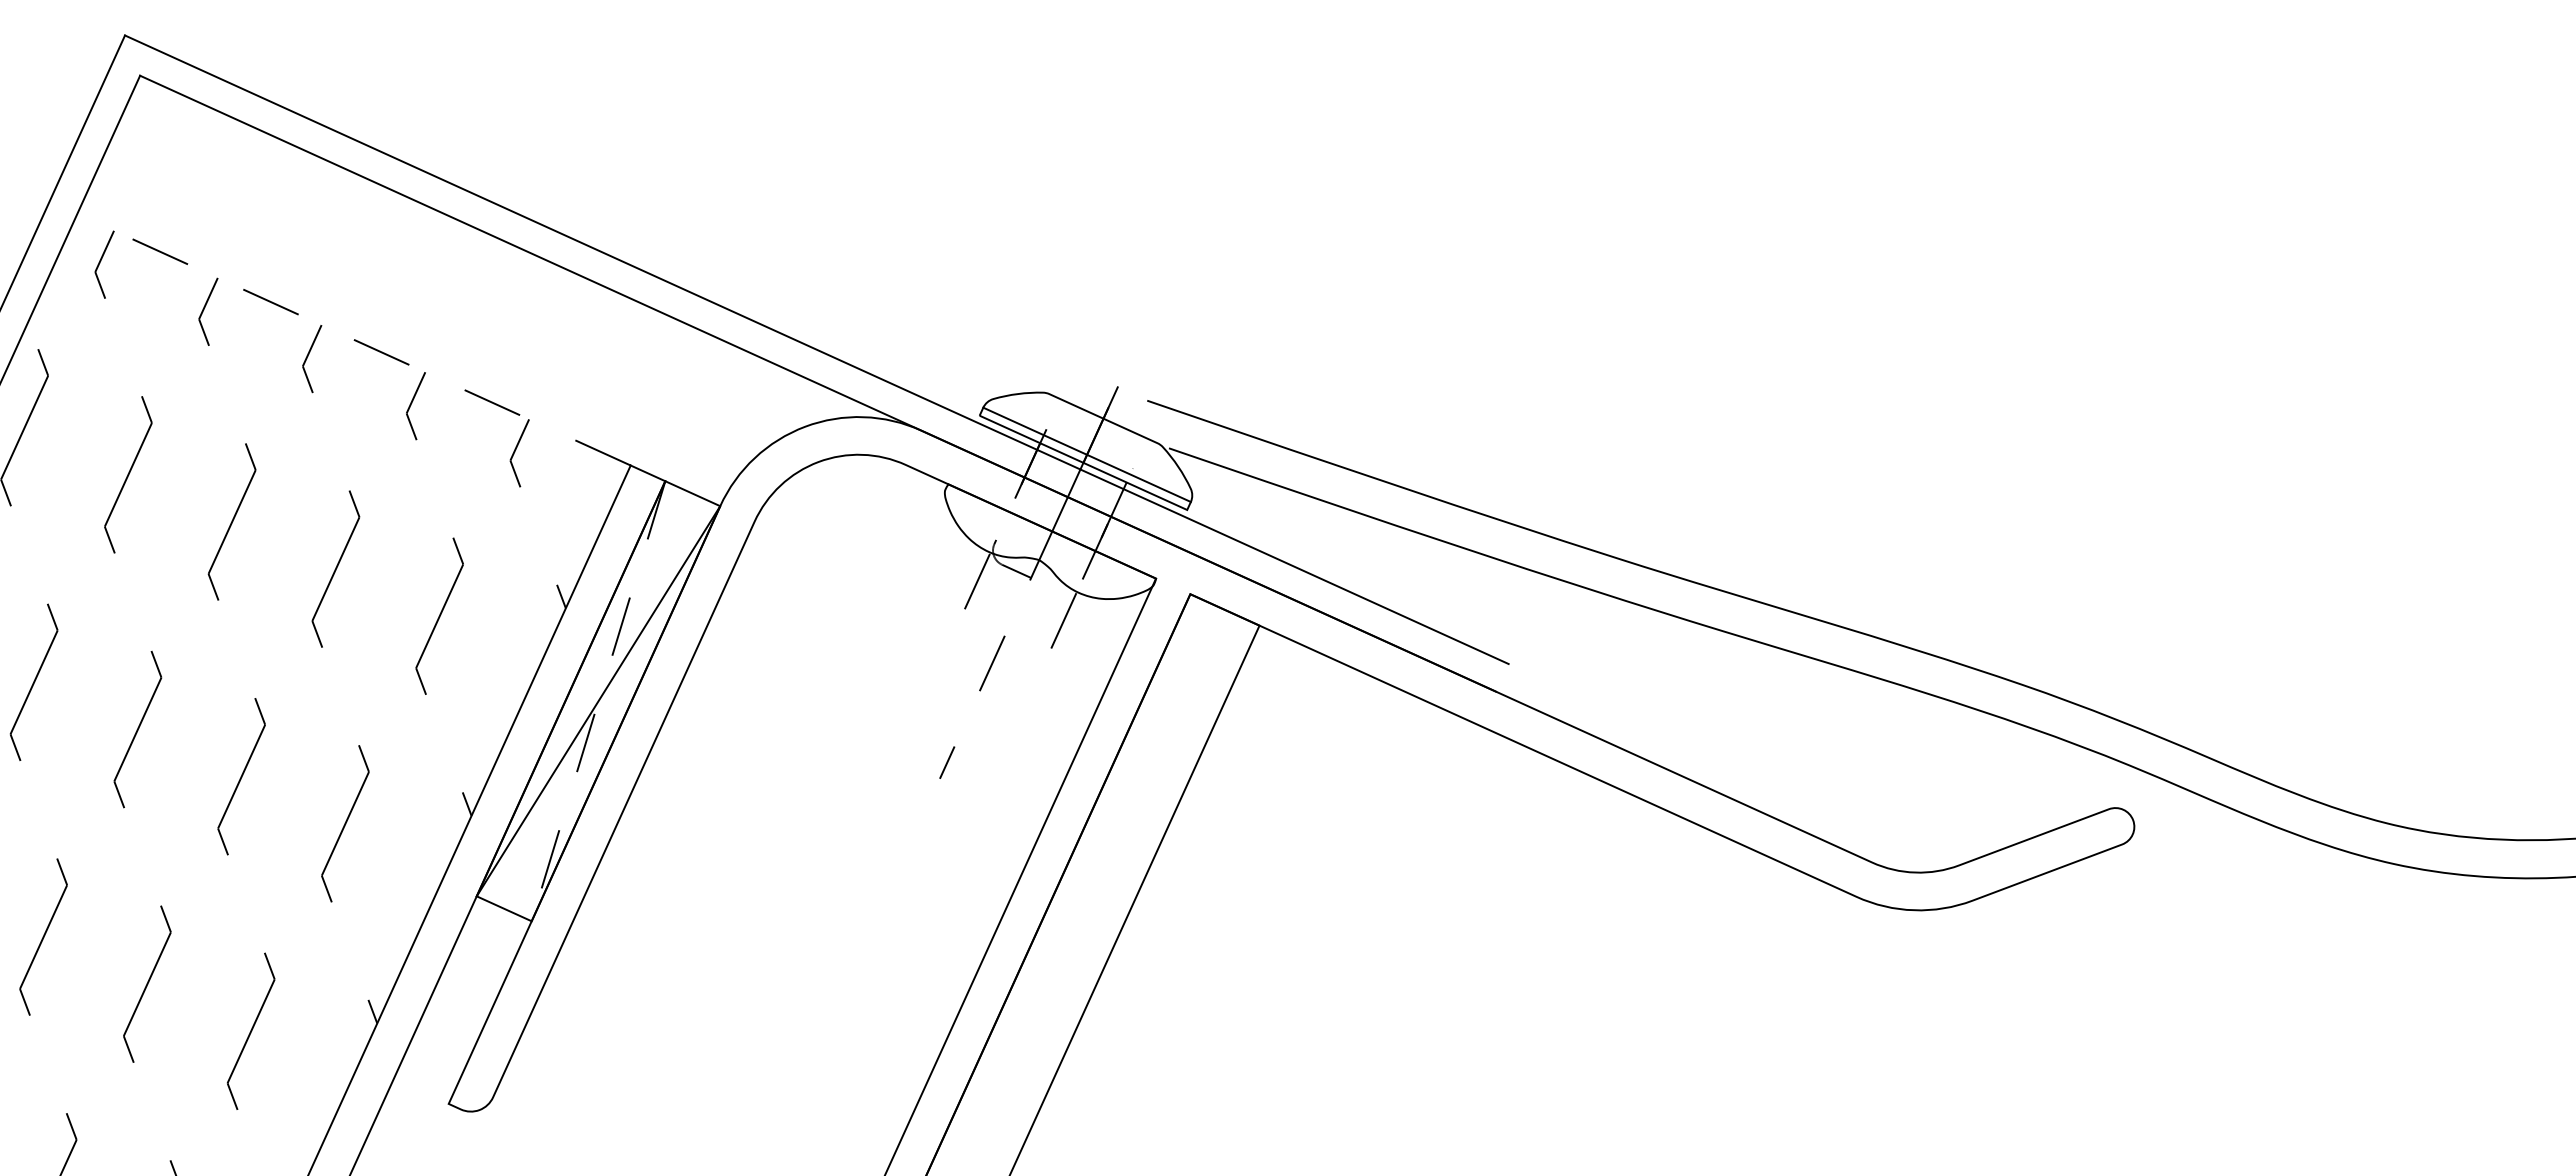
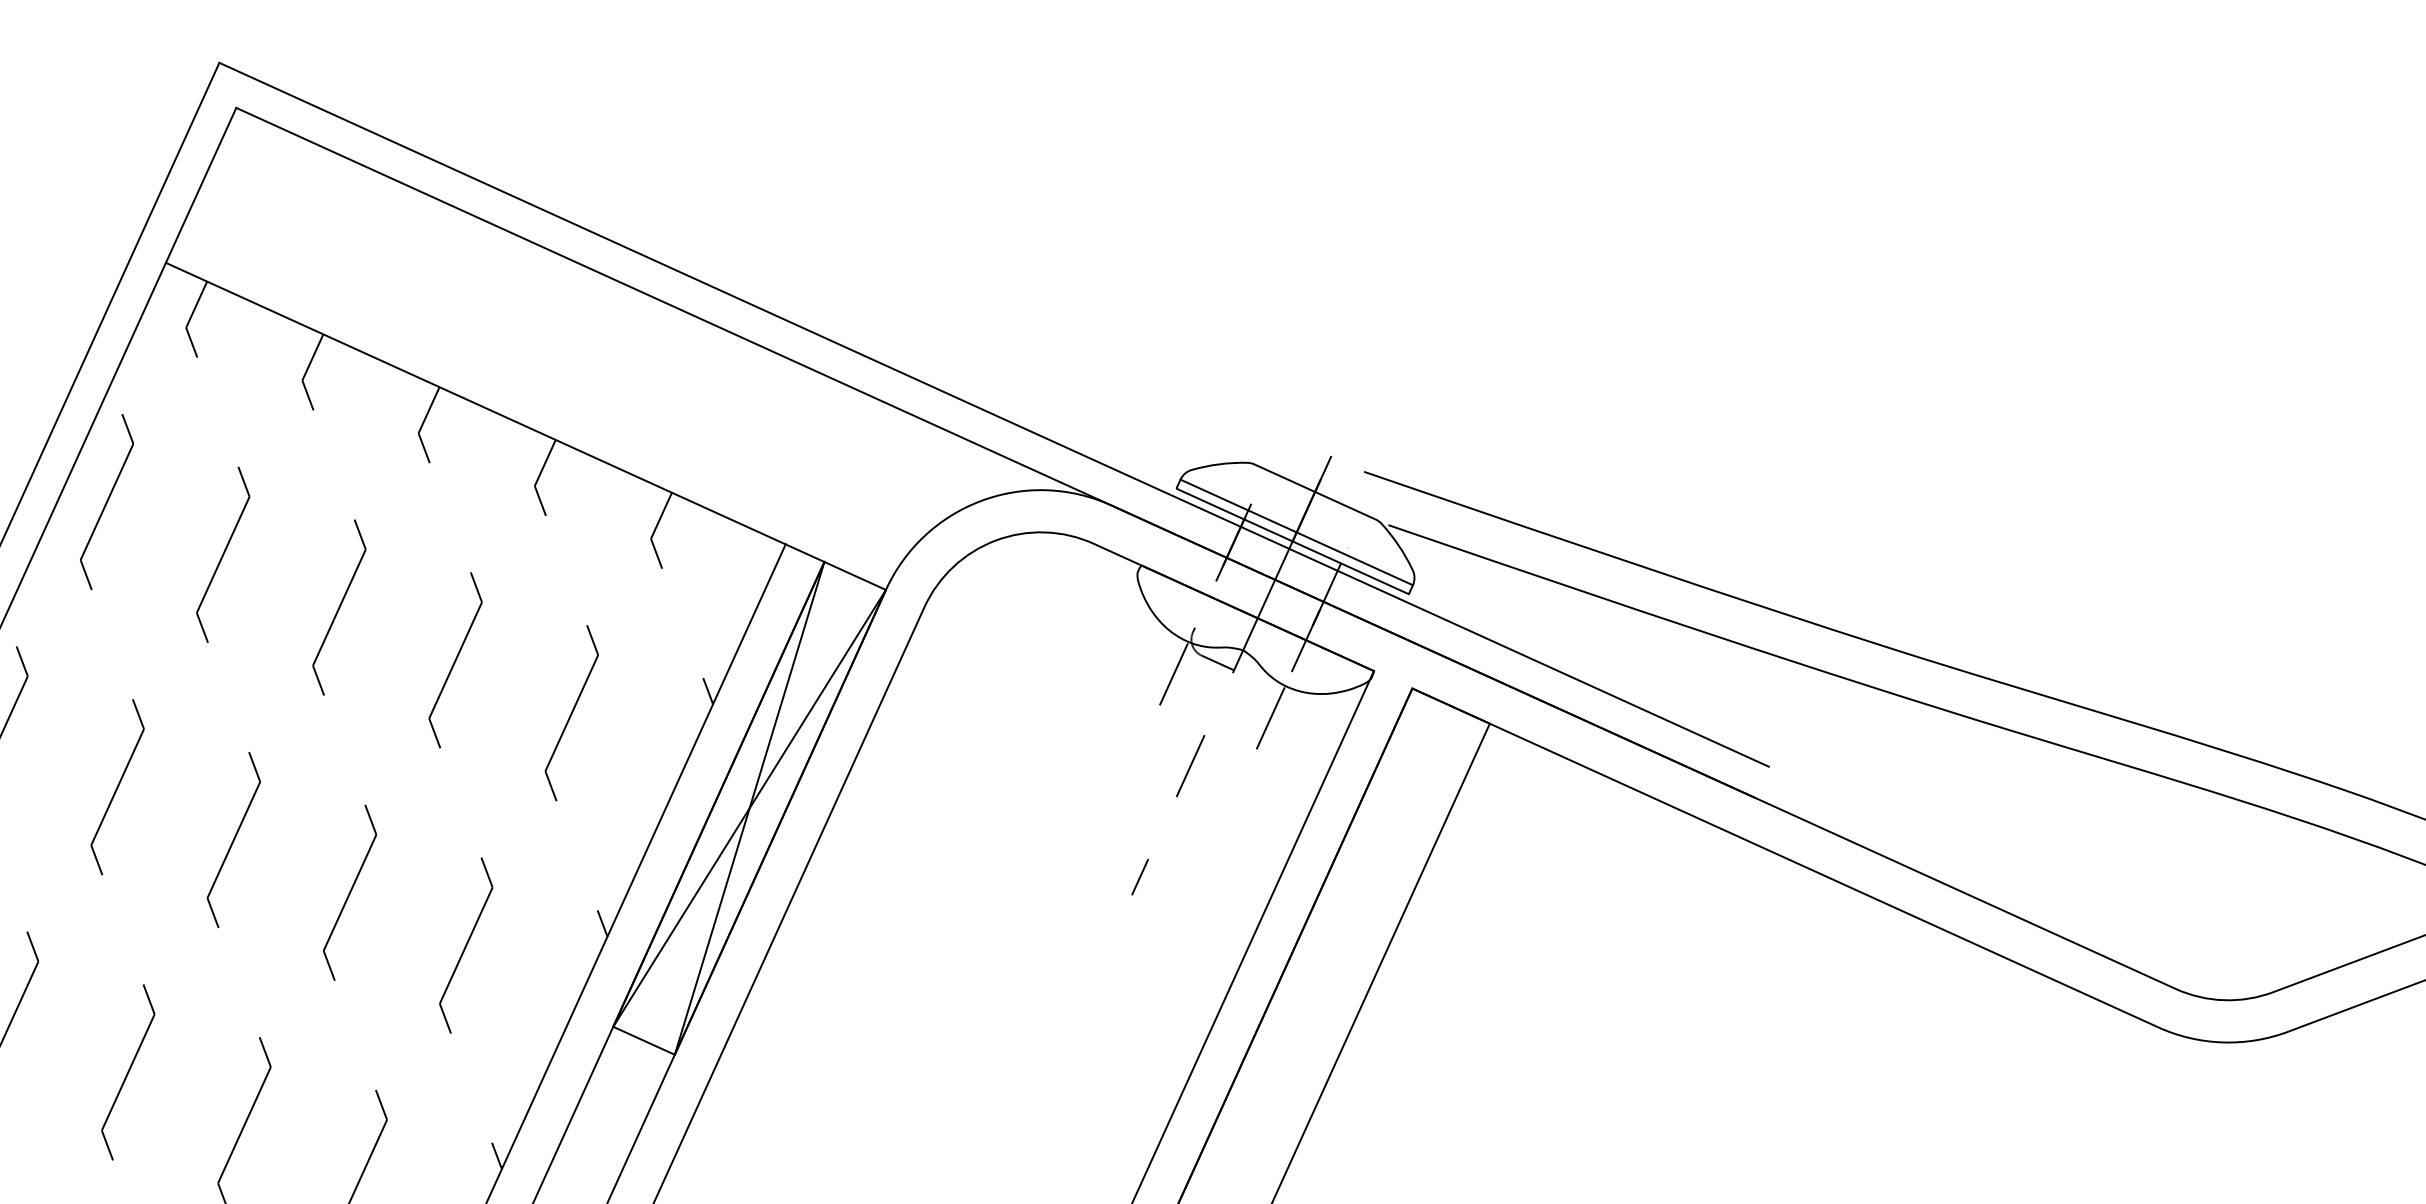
line: (354, 339) -> (476, 403), dashed -> solid
line: (598, 701) -> (749, 808), dashed -> solid

